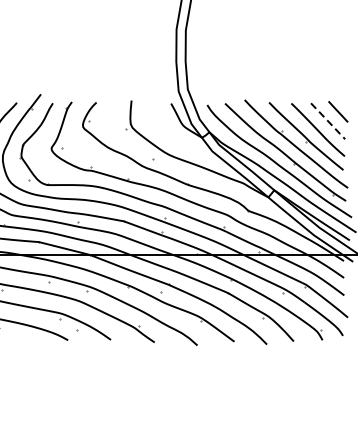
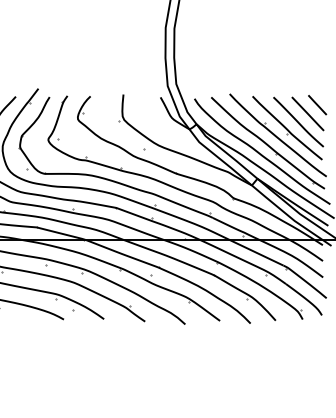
line: (328, 121) -> (308, 114), dashed -> solid

